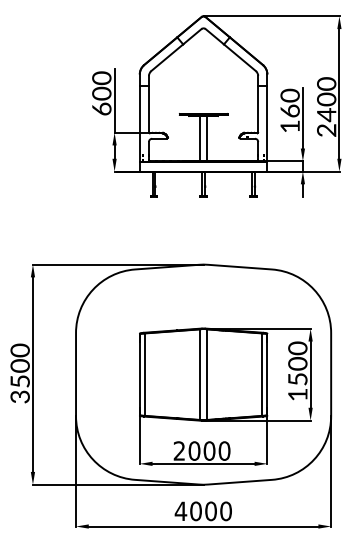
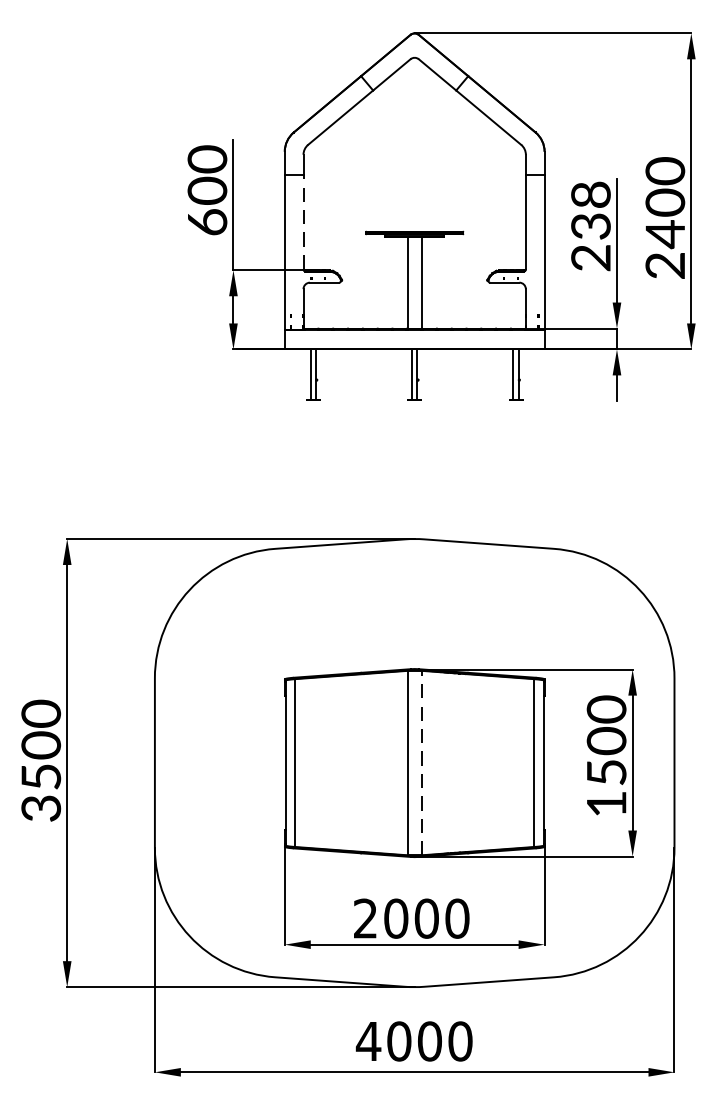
line: (148, 108) -> (302, 221), solid -> dashed
text: (289, 110) -> (589, 225), 160 -> 238
line: (206, 374) -> (420, 762), solid -> dashed

